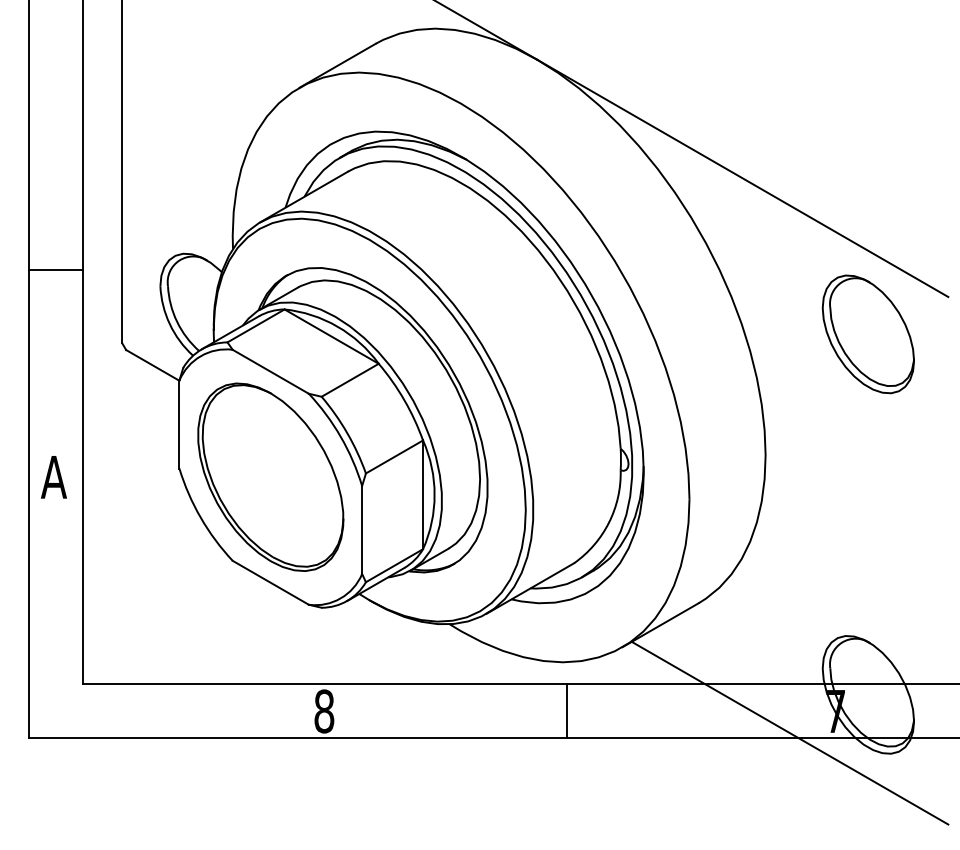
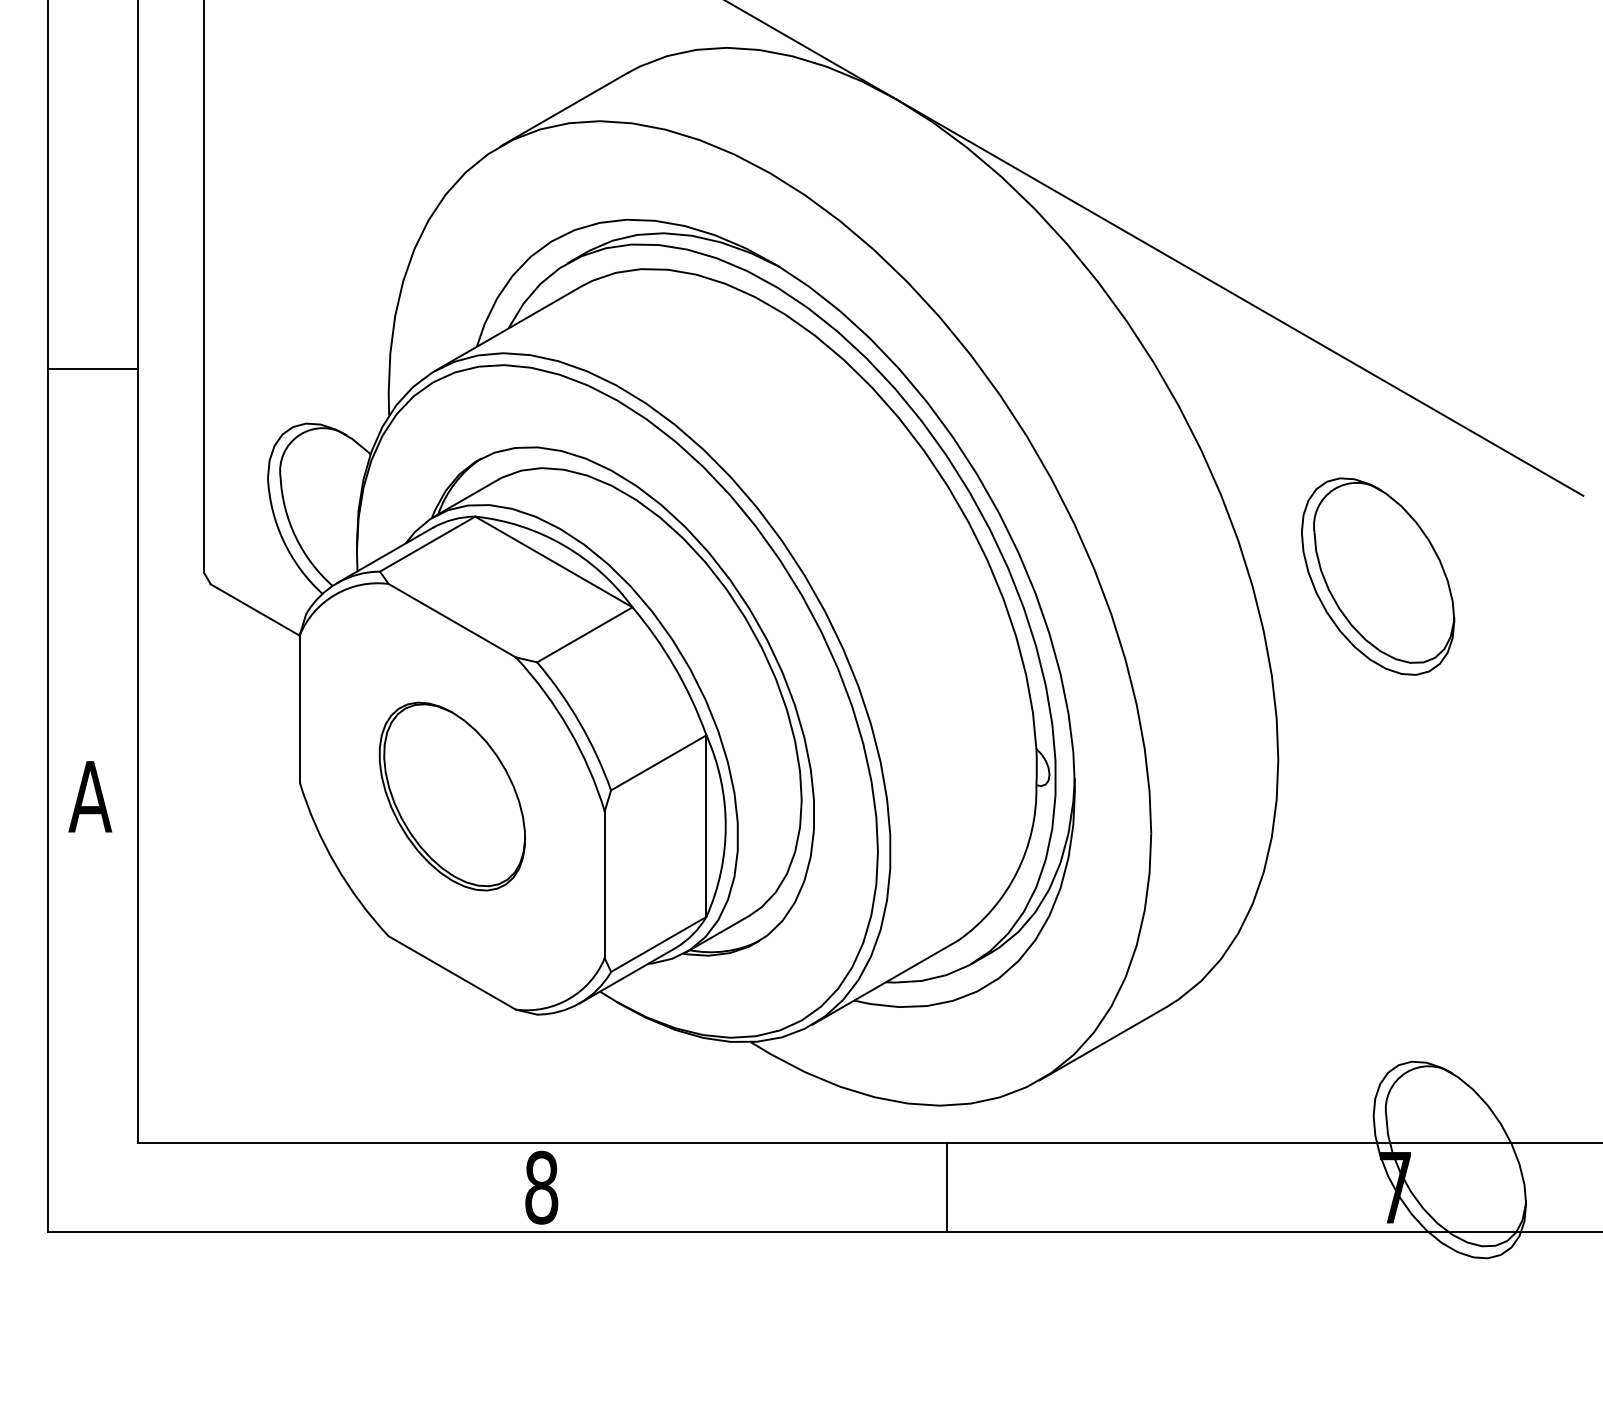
line: (55, 269) -> (92, 368), moved
part: (867, 334) -> (1376, 576), moved
part: (270, 476) -> (451, 795), size x0.6
line: (789, 732) -> (1318, 1222), removed

